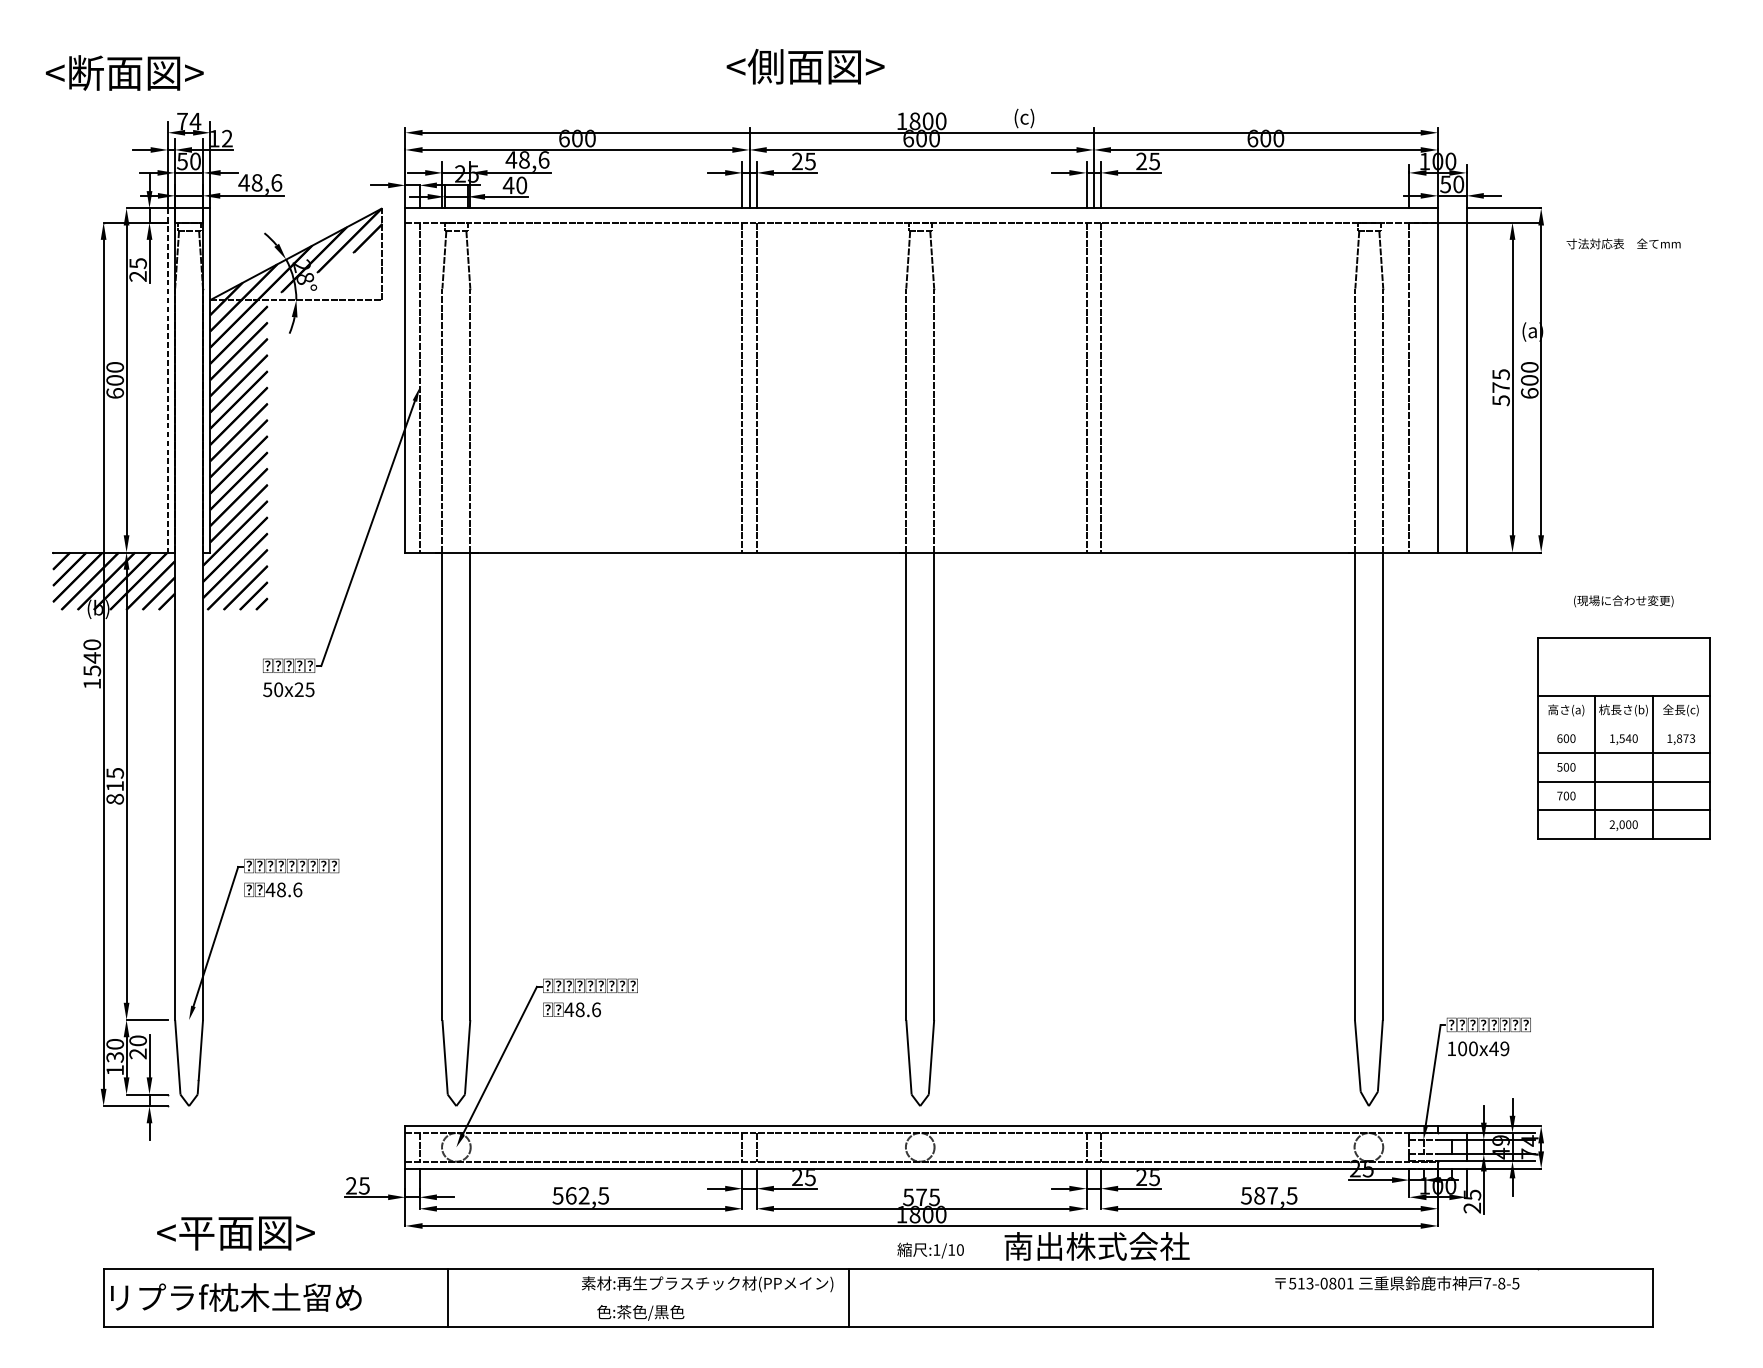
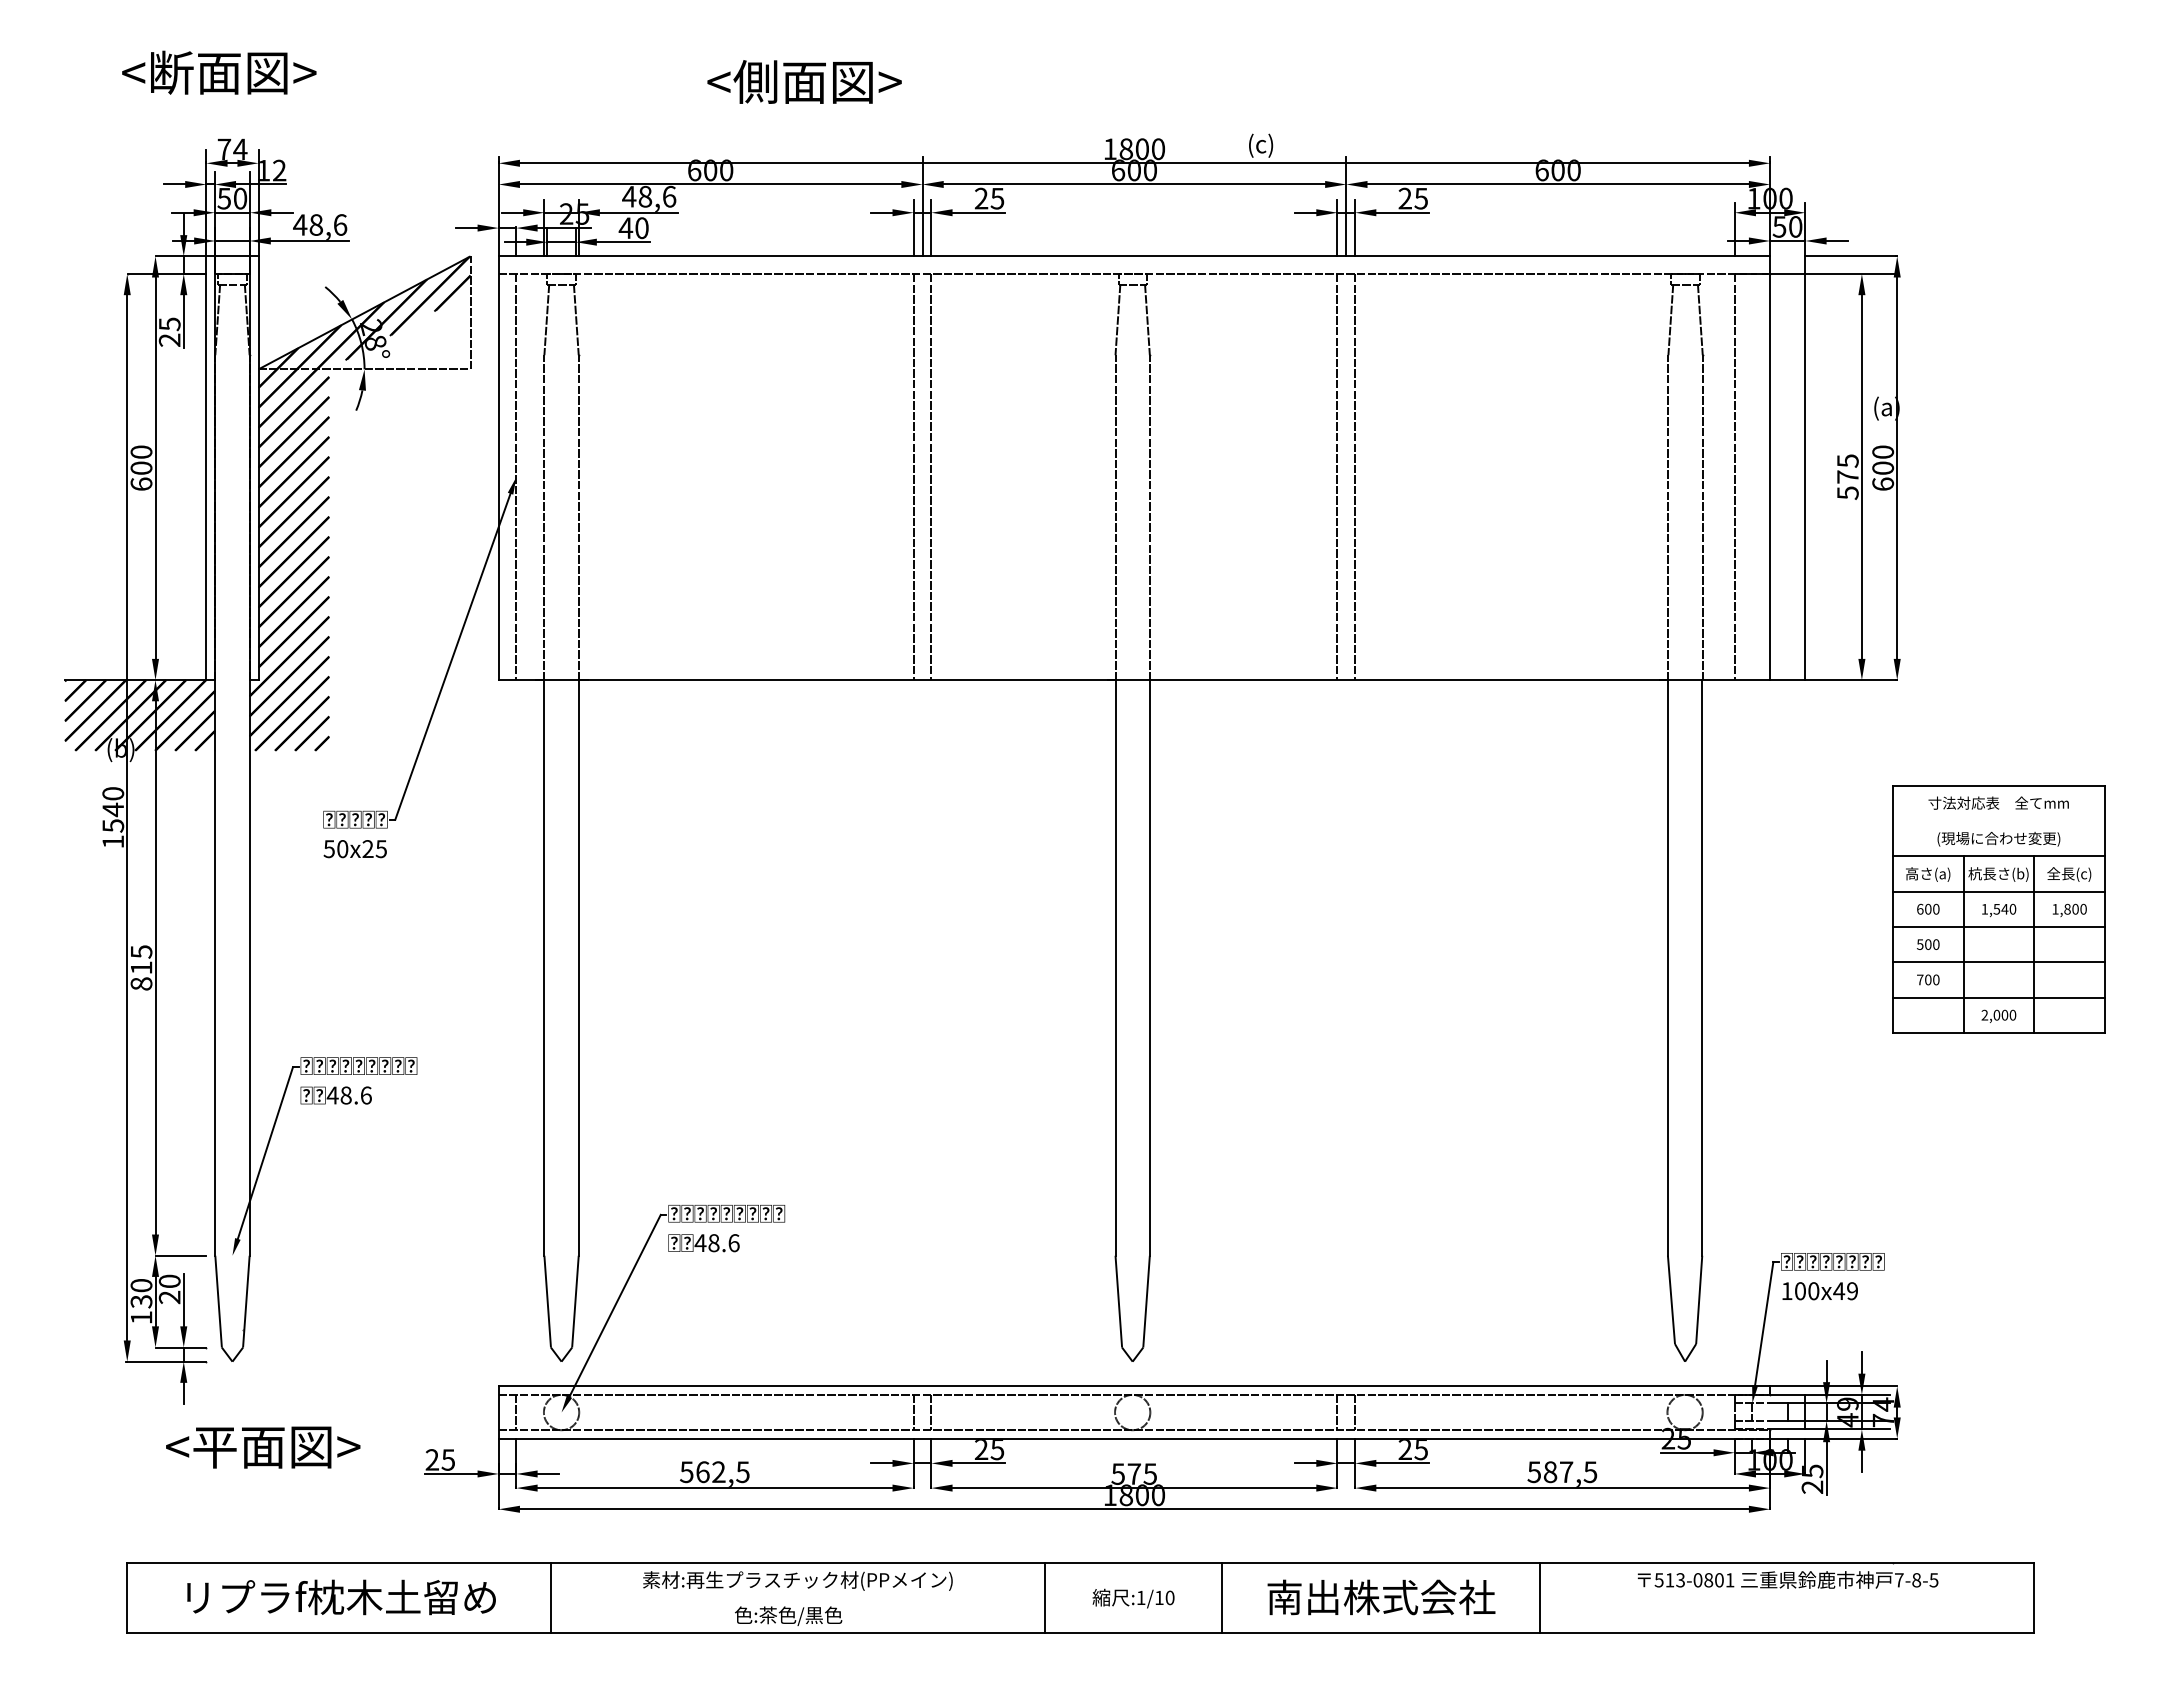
text: (805, 66) -> (804, 81), moved
text: (124, 72) -> (219, 72), moved
text: (1623, 243) -> (1998, 802), moved
line: (167, 380) -> (206, 468), dashed -> solid
text: (1623, 601) -> (1998, 839), moved
line: (1623, 724) -> (1998, 891), added
text: (1689, 738) -> (2079, 908), 1,873 -> 1,800
text: (236, 1233) -> (263, 1447), moved
text: (1097, 1246) -> (1381, 1597), moved
text: (930, 1250) -> (1133, 1598), moved
text: (1396, 1282) -> (1787, 1579), moved
text: (707, 1283) -> (797, 1580), moved
text: (236, 1297) -> (341, 1597), moved
line: (993, 1297) -> (1222, 1597), added
line: (1250, 1297) -> (1539, 1597), added

